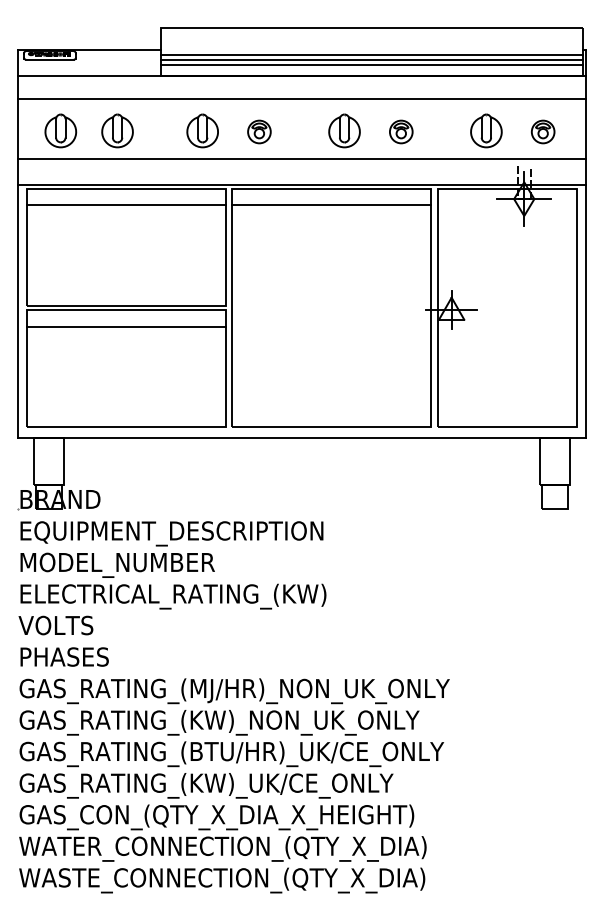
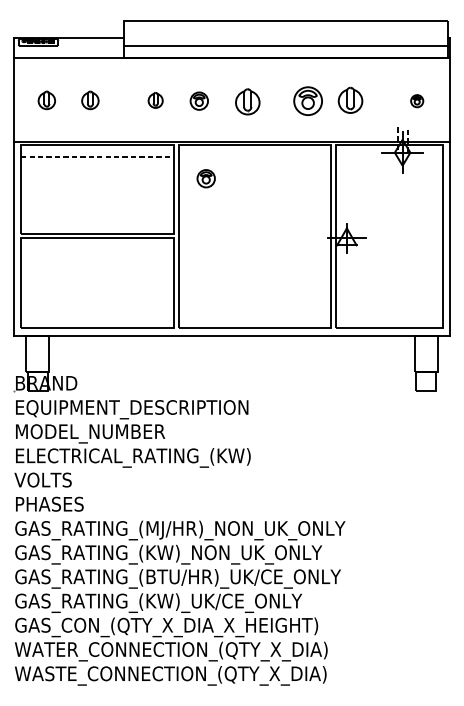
line: (371, 55) -> (285, 42), removed
line: (371, 65) -> (285, 50), removed
line: (301, 99) -> (231, 76), removed
part: (60, 130) -> (46, 100), size x0.7
part: (117, 130) -> (90, 100), size x0.7
part: (202, 130) -> (155, 100), size x0.6
part: (344, 130) -> (247, 101), moved
part: (486, 130) -> (350, 100), moved
part: (401, 131) -> (308, 100), size x1.6
part: (543, 131) -> (417, 100), size x0.7
line: (301, 158) -> (231, 121), removed
line: (127, 205) -> (98, 157), solid -> dashed
line: (331, 205) -> (254, 157), removed
part: (268, 232) -> (206, 178), added
line: (126, 326) -> (97, 250), removed

